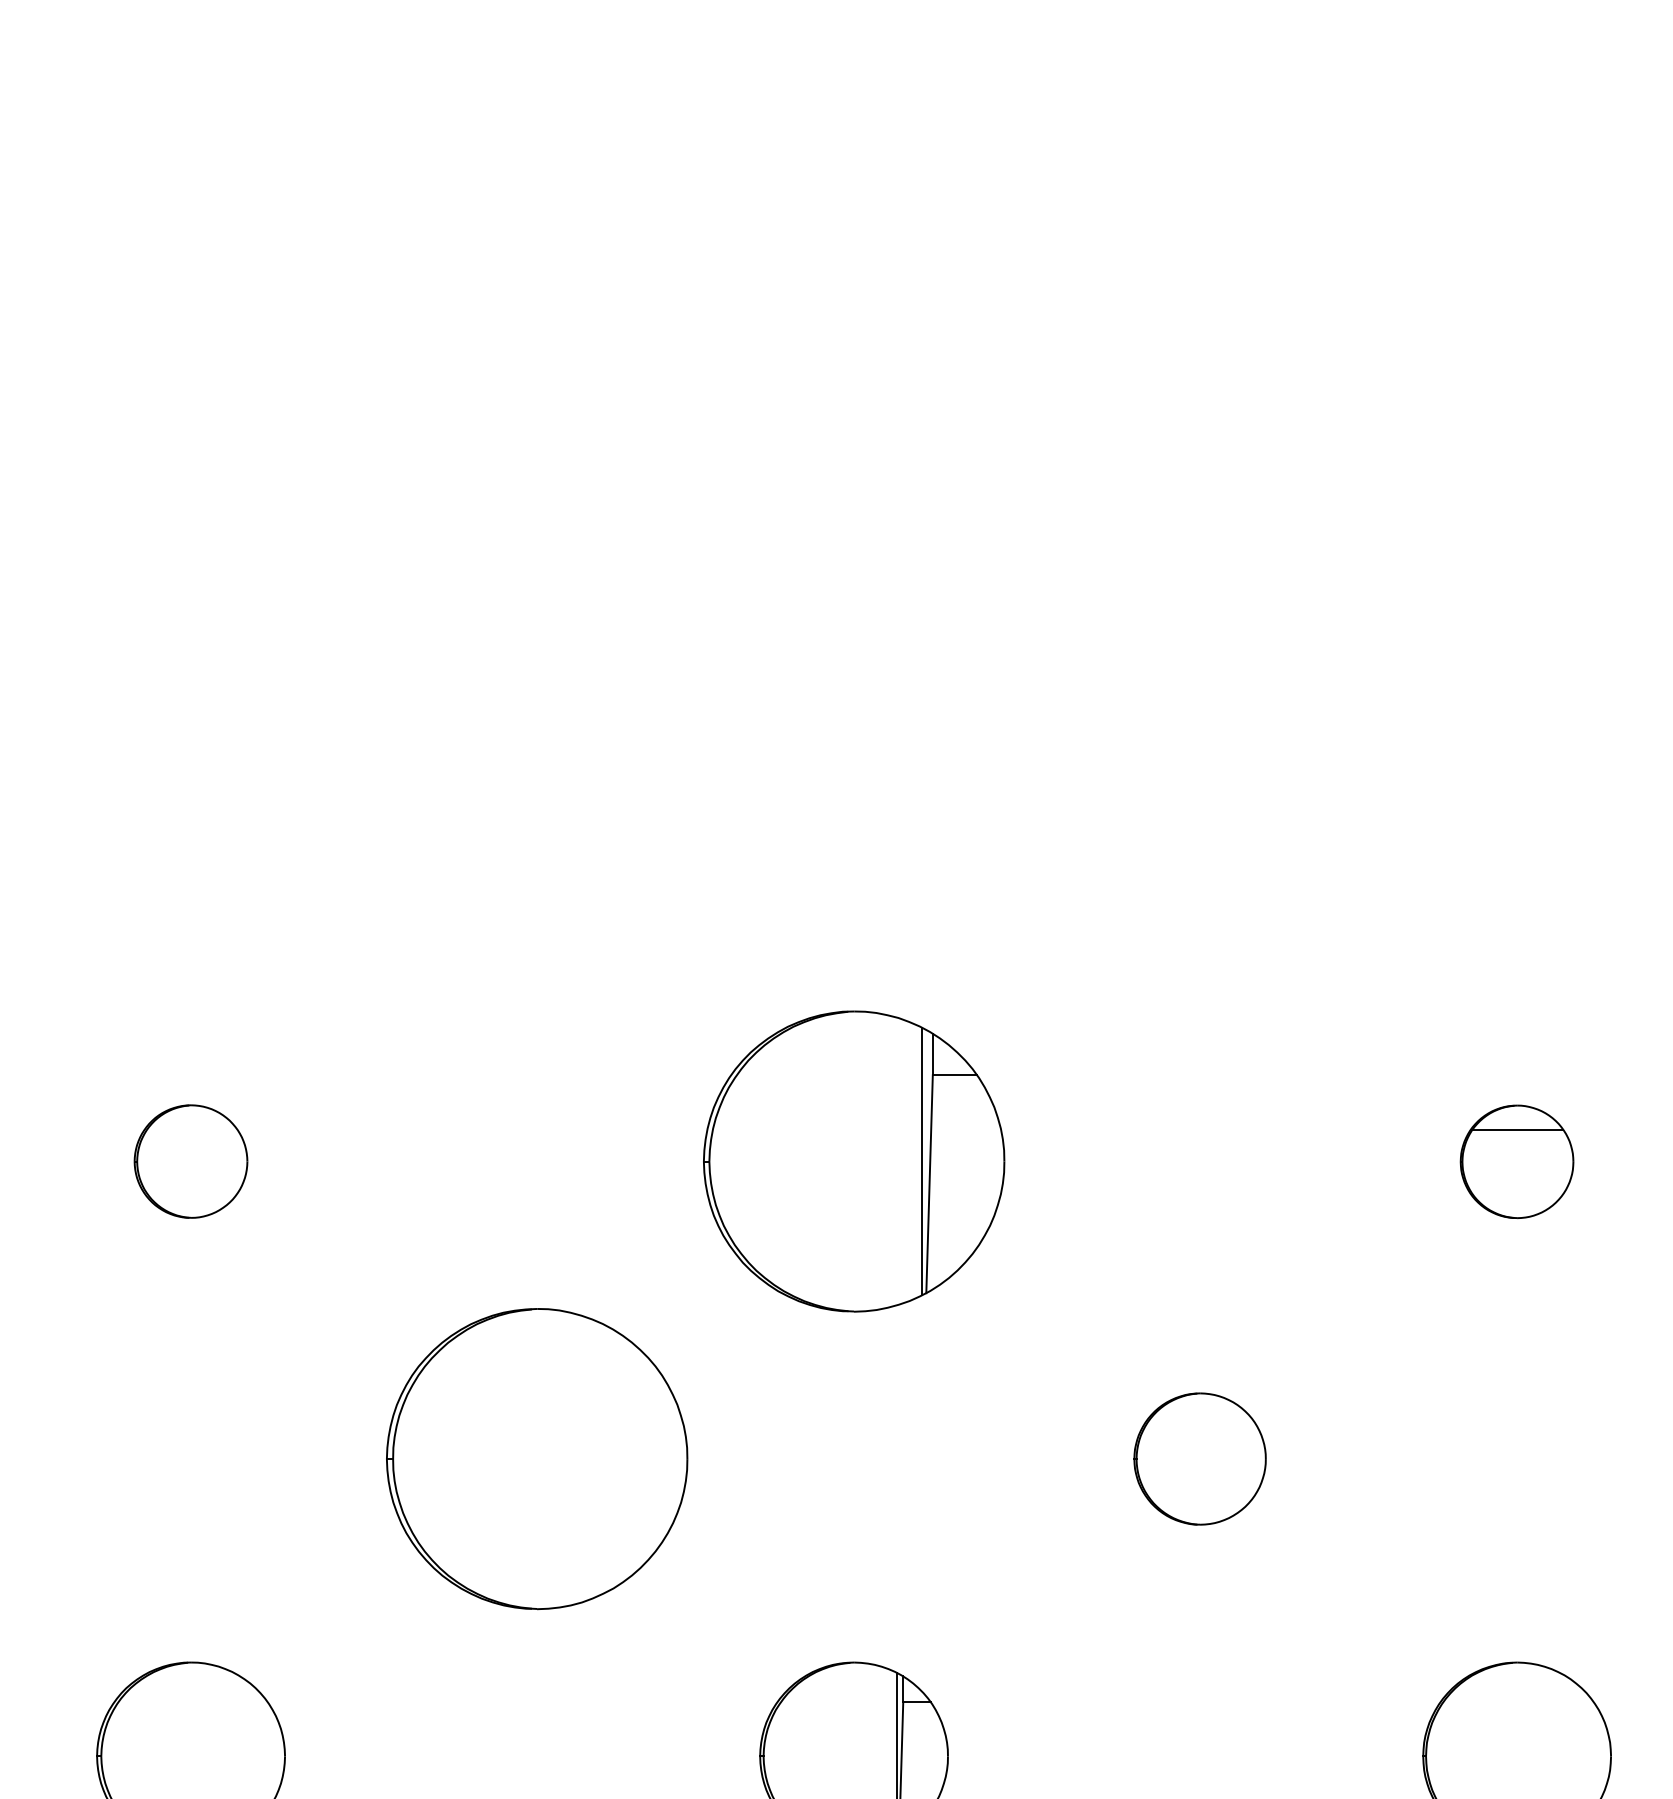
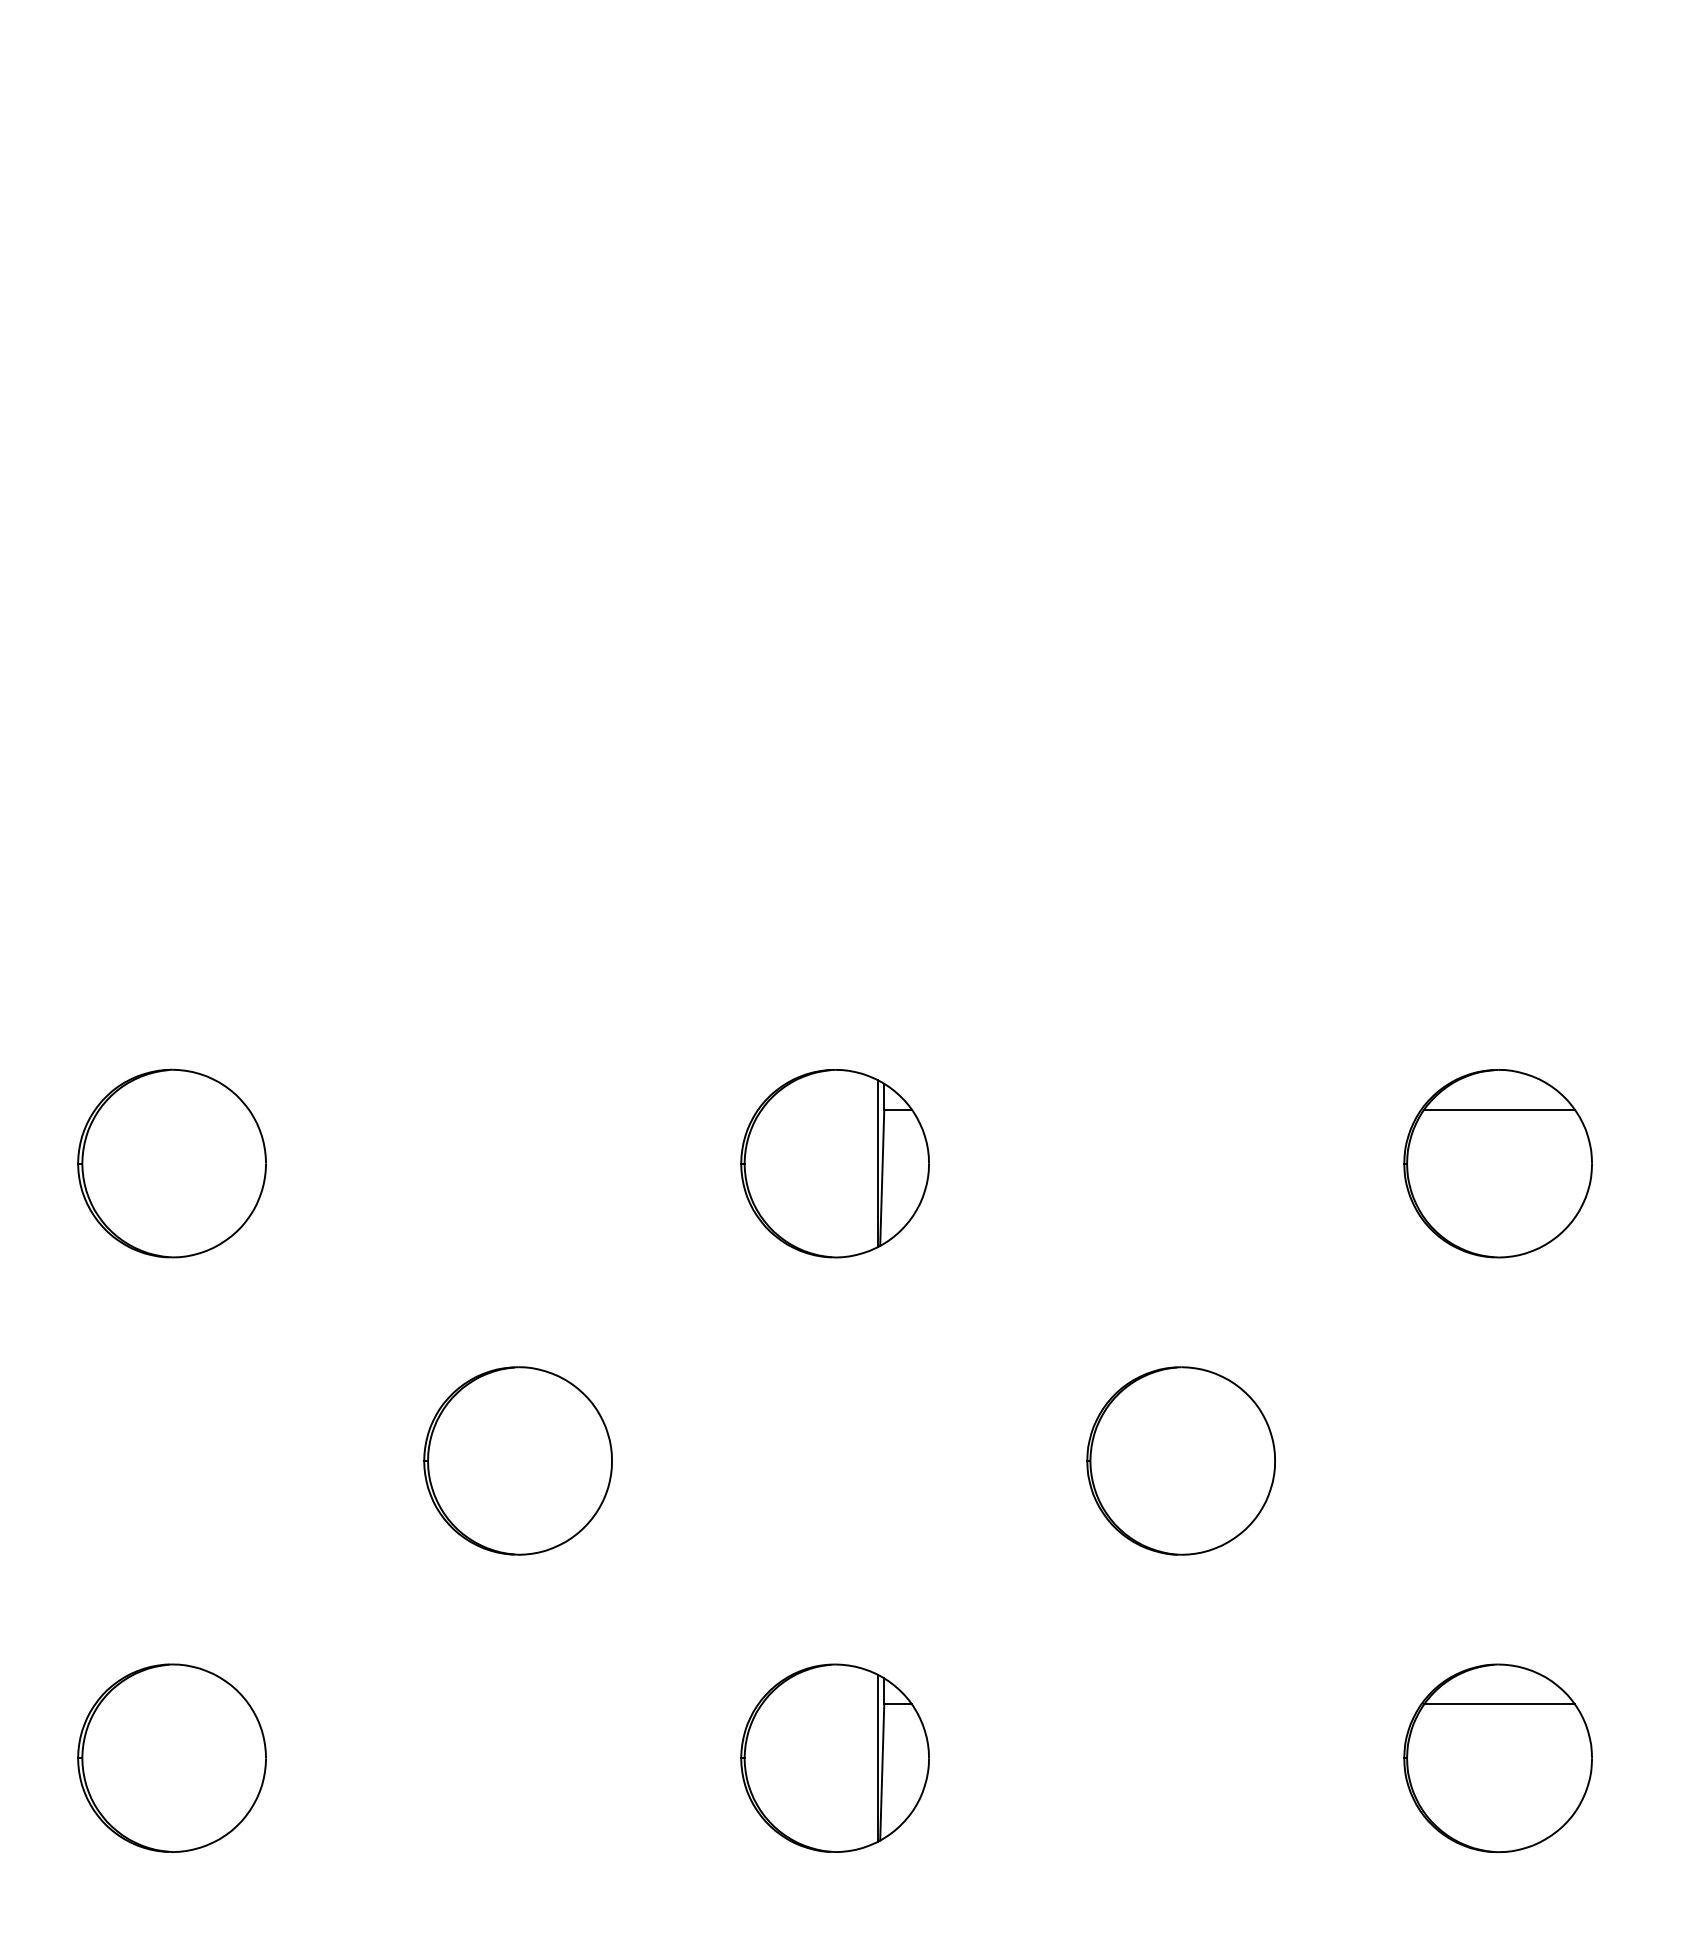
part: (190, 1161) -> (171, 1163), size x1.67
part: (853, 1161) -> (834, 1163), size x0.62
part: (1516, 1161) -> (1497, 1163), size x1.67
part: (536, 1458) -> (517, 1460), size x0.62
part: (1199, 1458) -> (1180, 1460), size x1.43
line: (1518, 1702) -> (1499, 1704), added

